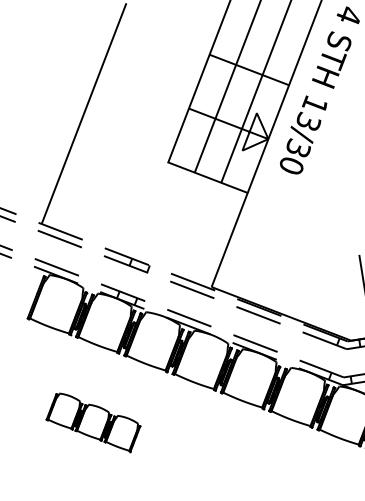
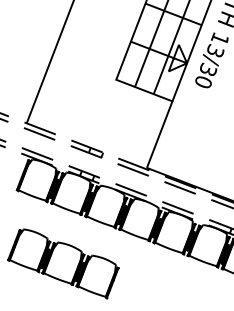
part: (93, 422) -> (63, 263), size x1.67

